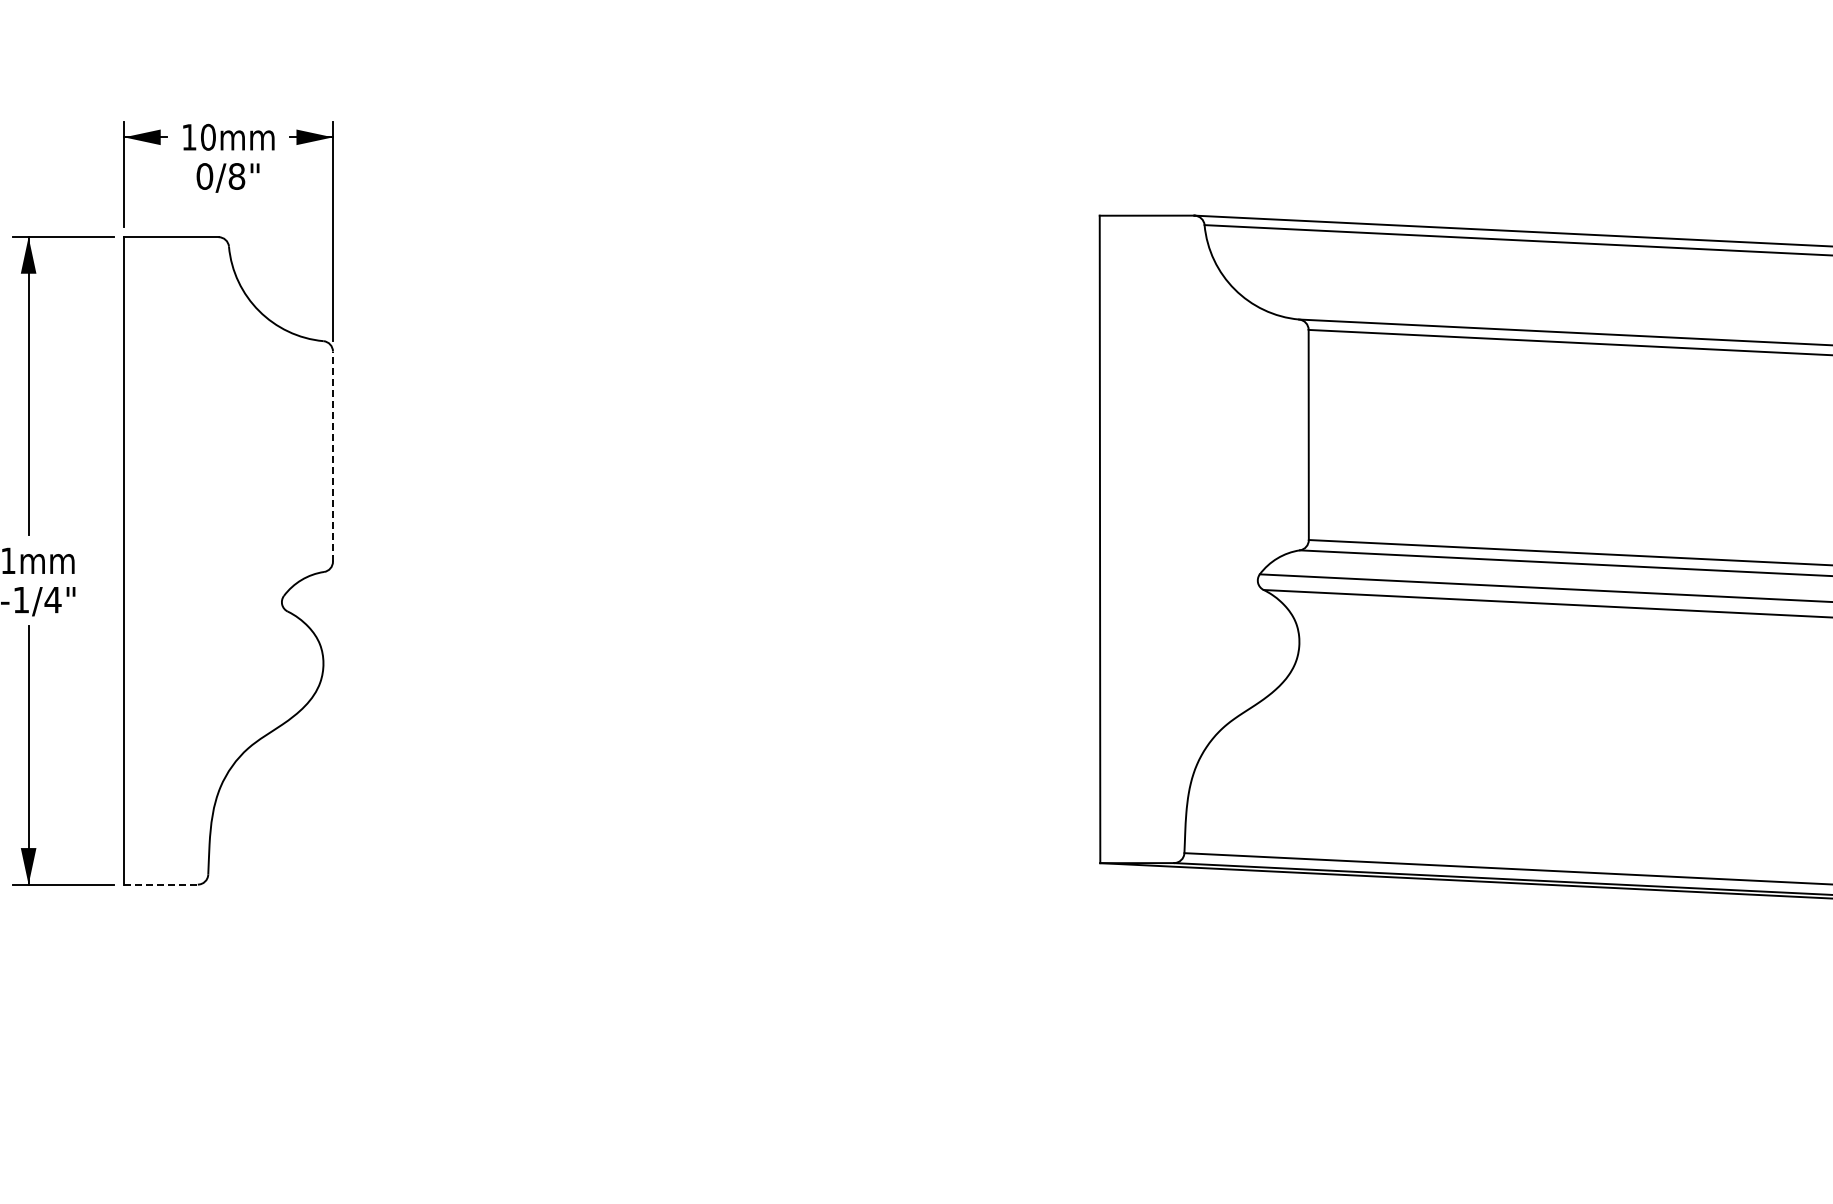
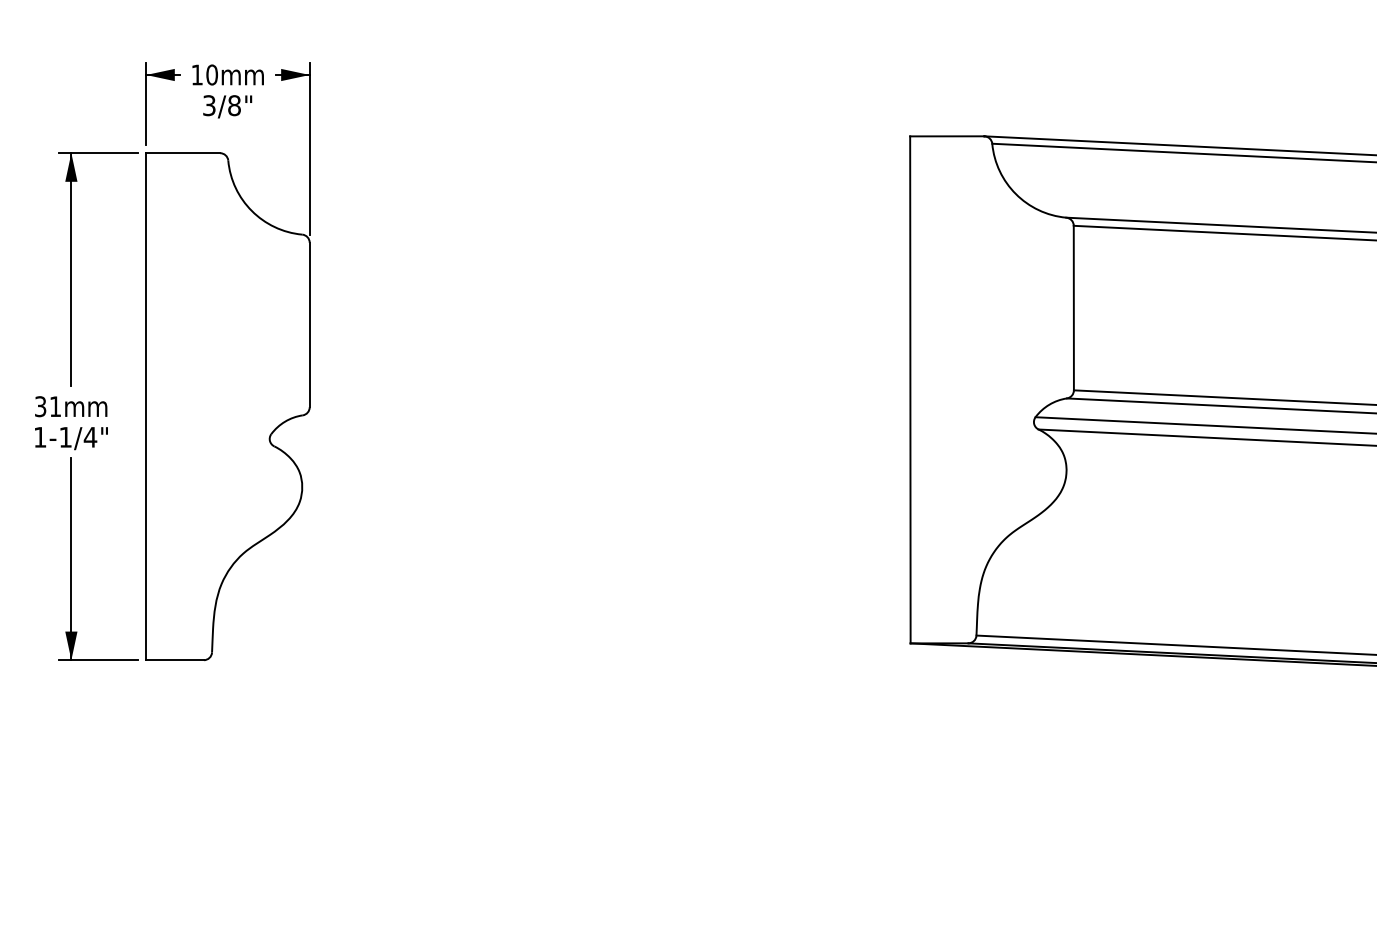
text: (204, 176) -> (209, 105), 0/8" -> 3/8"
line: (332, 456) -> (309, 324), dashed -> solid
line: (160, 884) -> (174, 660), dashed -> solid

